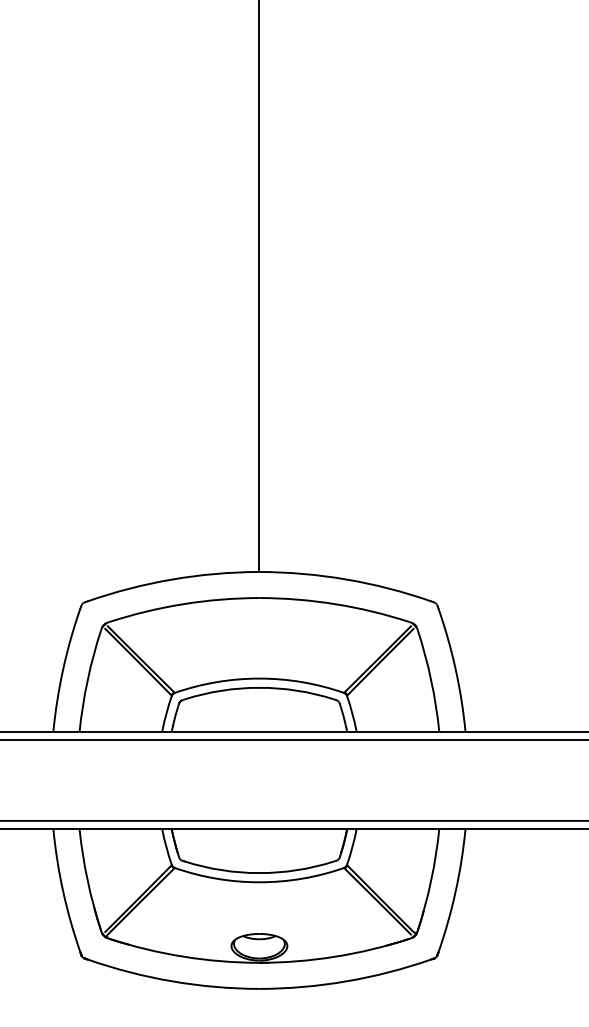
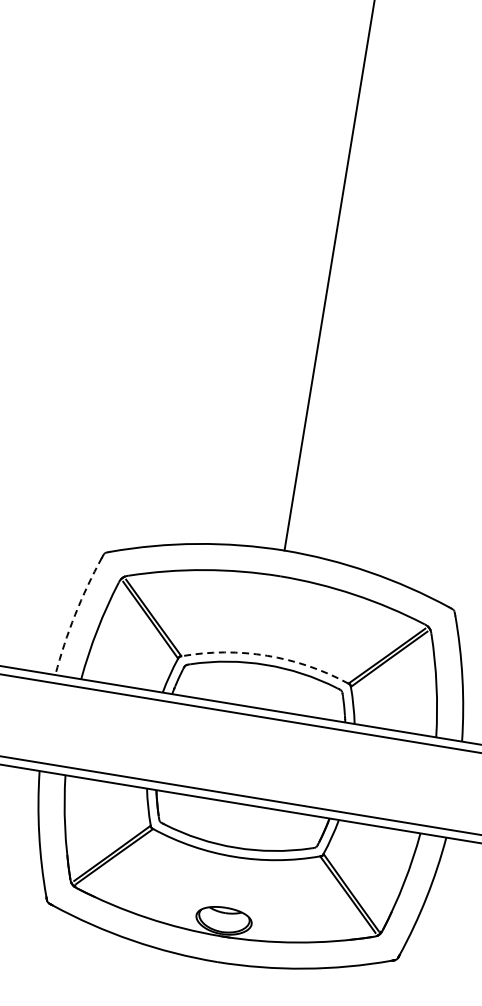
arc: (63, 669) -> (75, 615), solid -> dashed
arc: (259, 678) -> (267, 655), solid -> dashed

